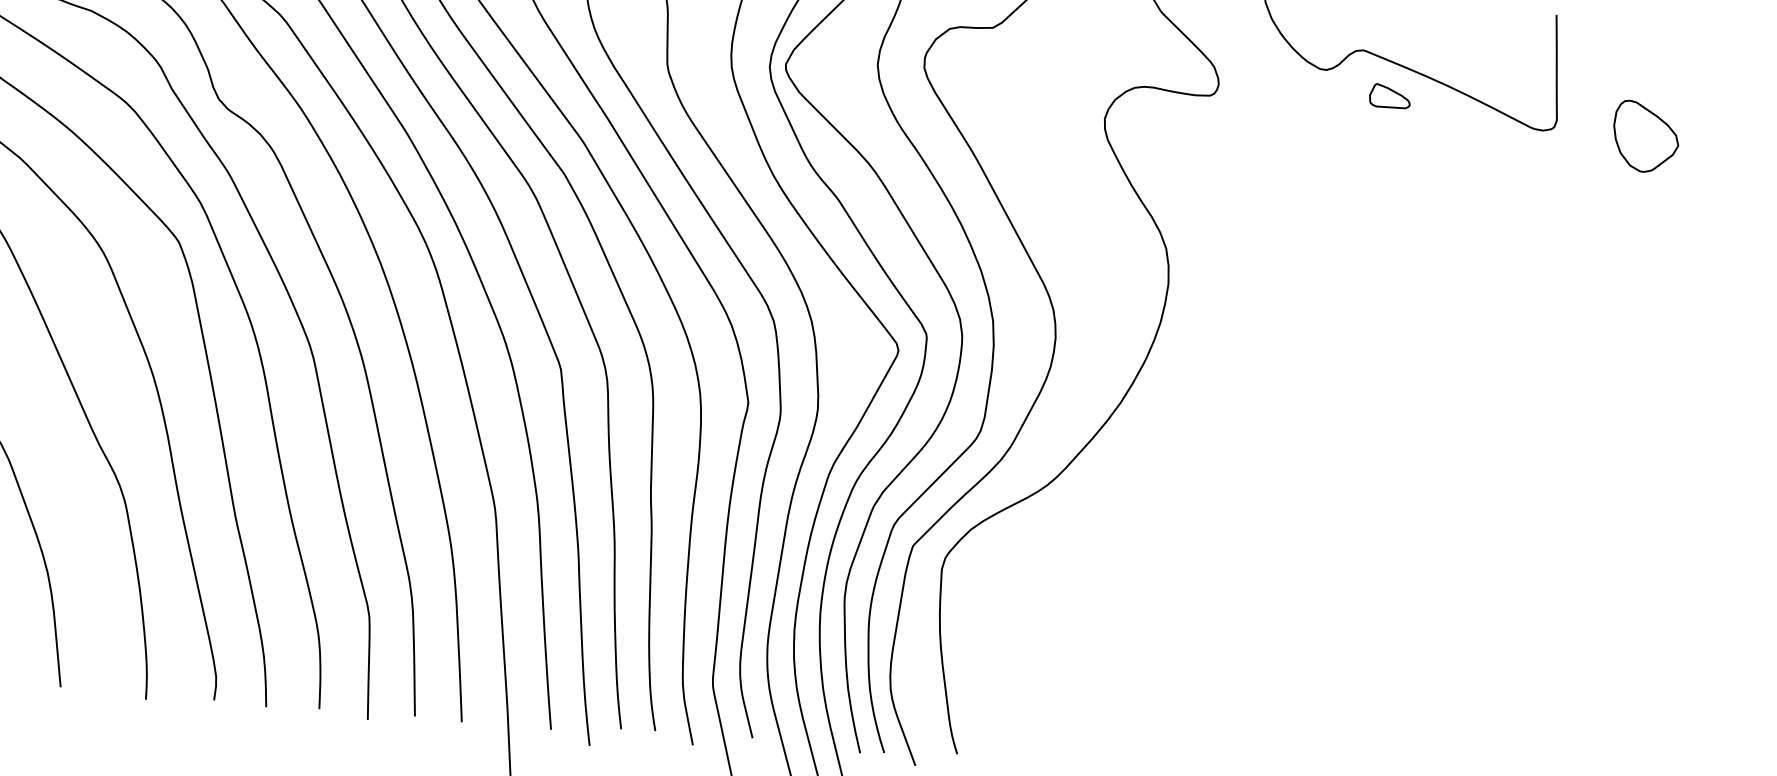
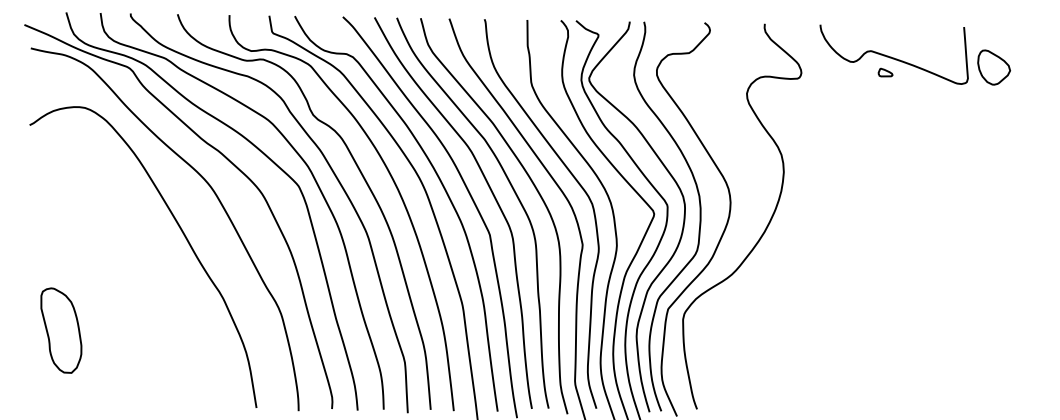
part: (1389, 95) -> (885, 72), size x0.7
part: (1646, 136) -> (994, 67), moved

